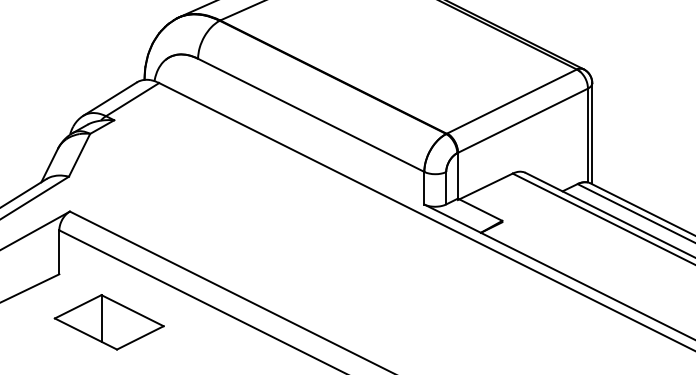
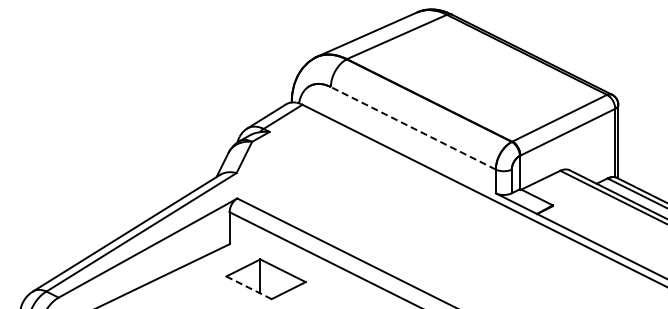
line: (310, 115) -> (412, 128), solid -> dashed
line: (85, 333) -> (248, 287), solid -> dashed

